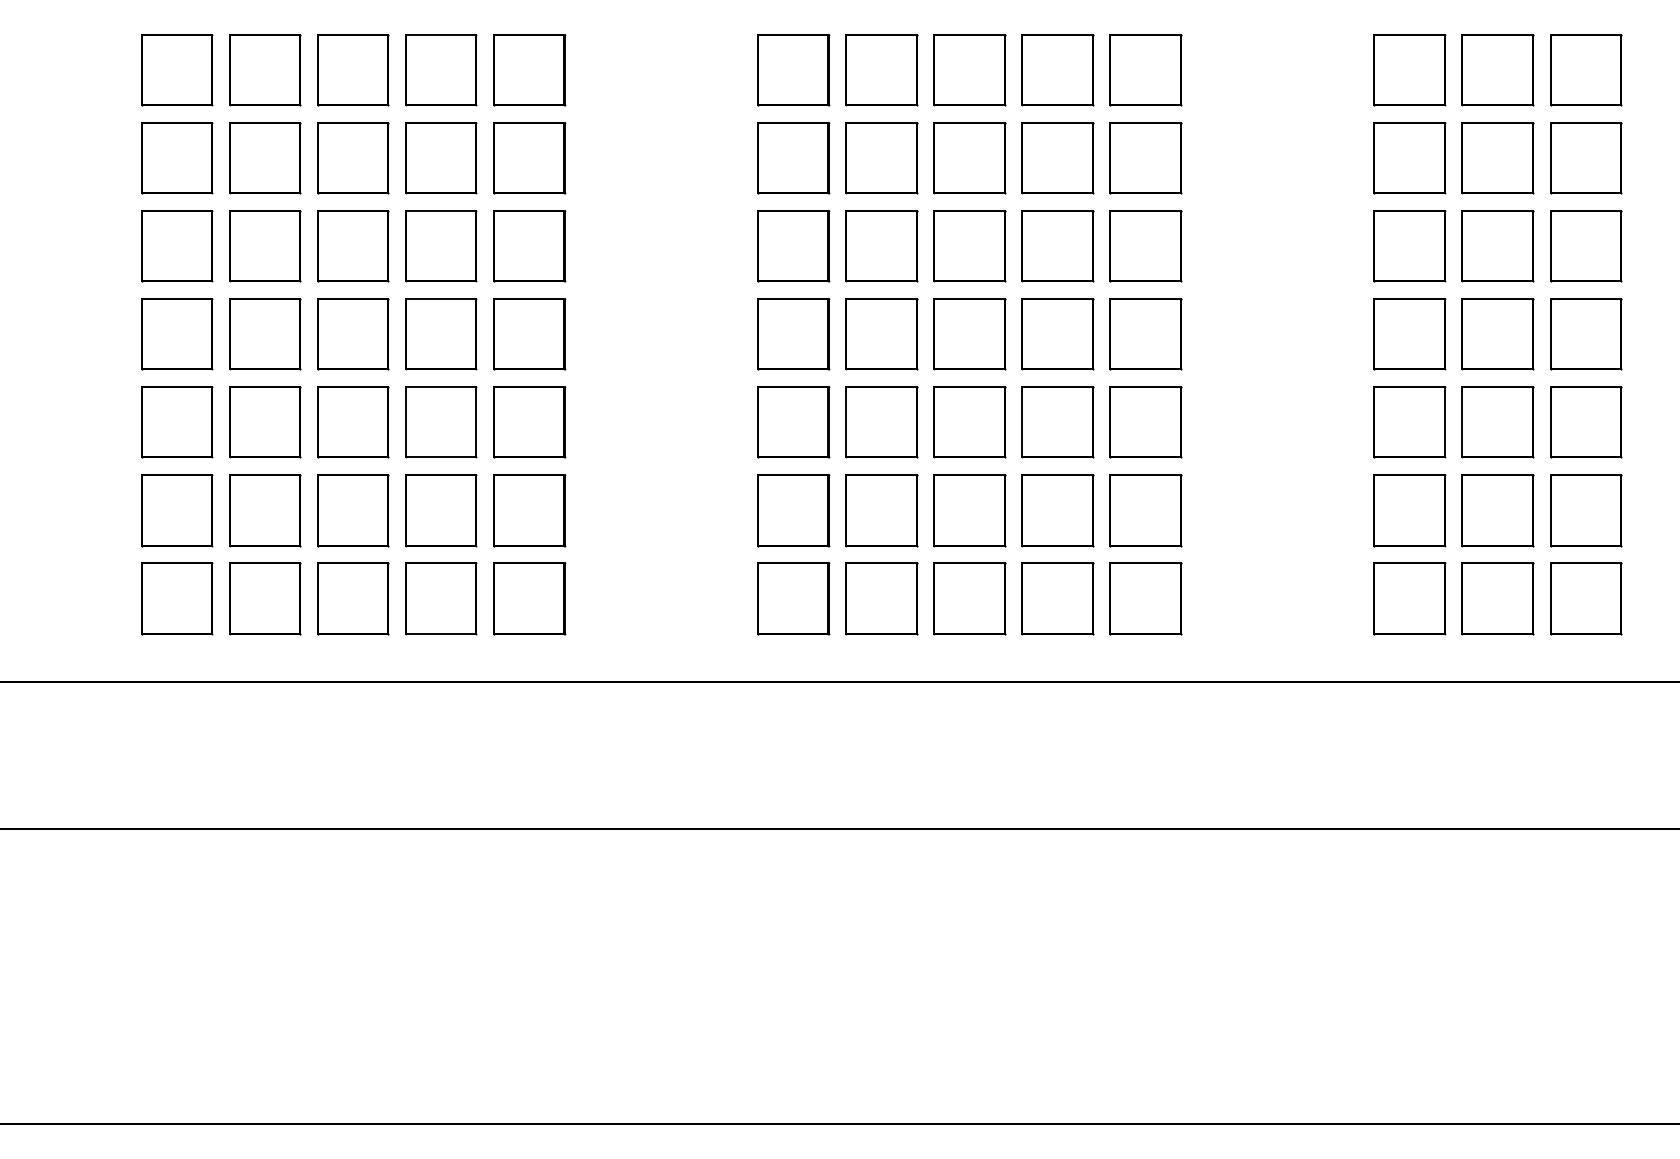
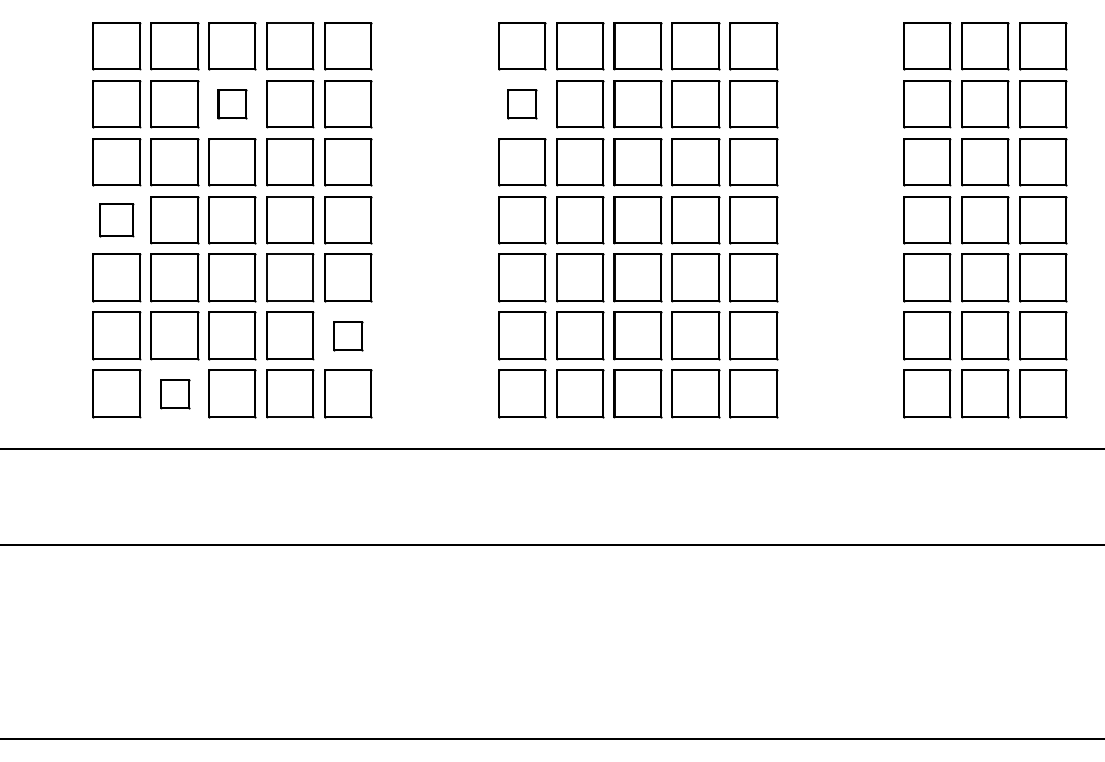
part: (353, 159) -> (232, 104), size x0.6
part: (794, 159) -> (522, 104), size x0.6
part: (176, 335) -> (116, 220), size x0.7
part: (529, 510) -> (348, 335), size x0.6
part: (265, 598) -> (174, 393), size x0.6

